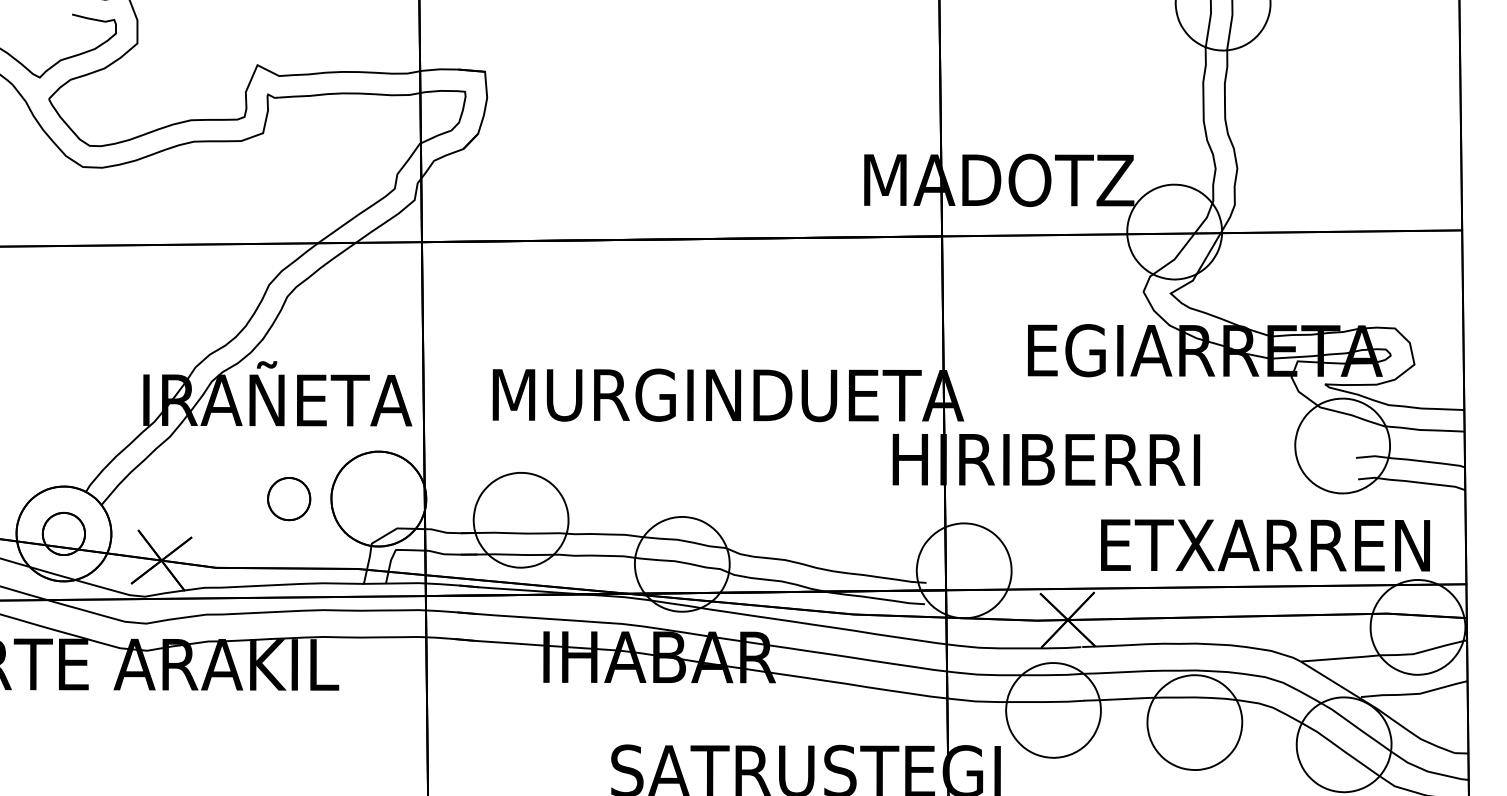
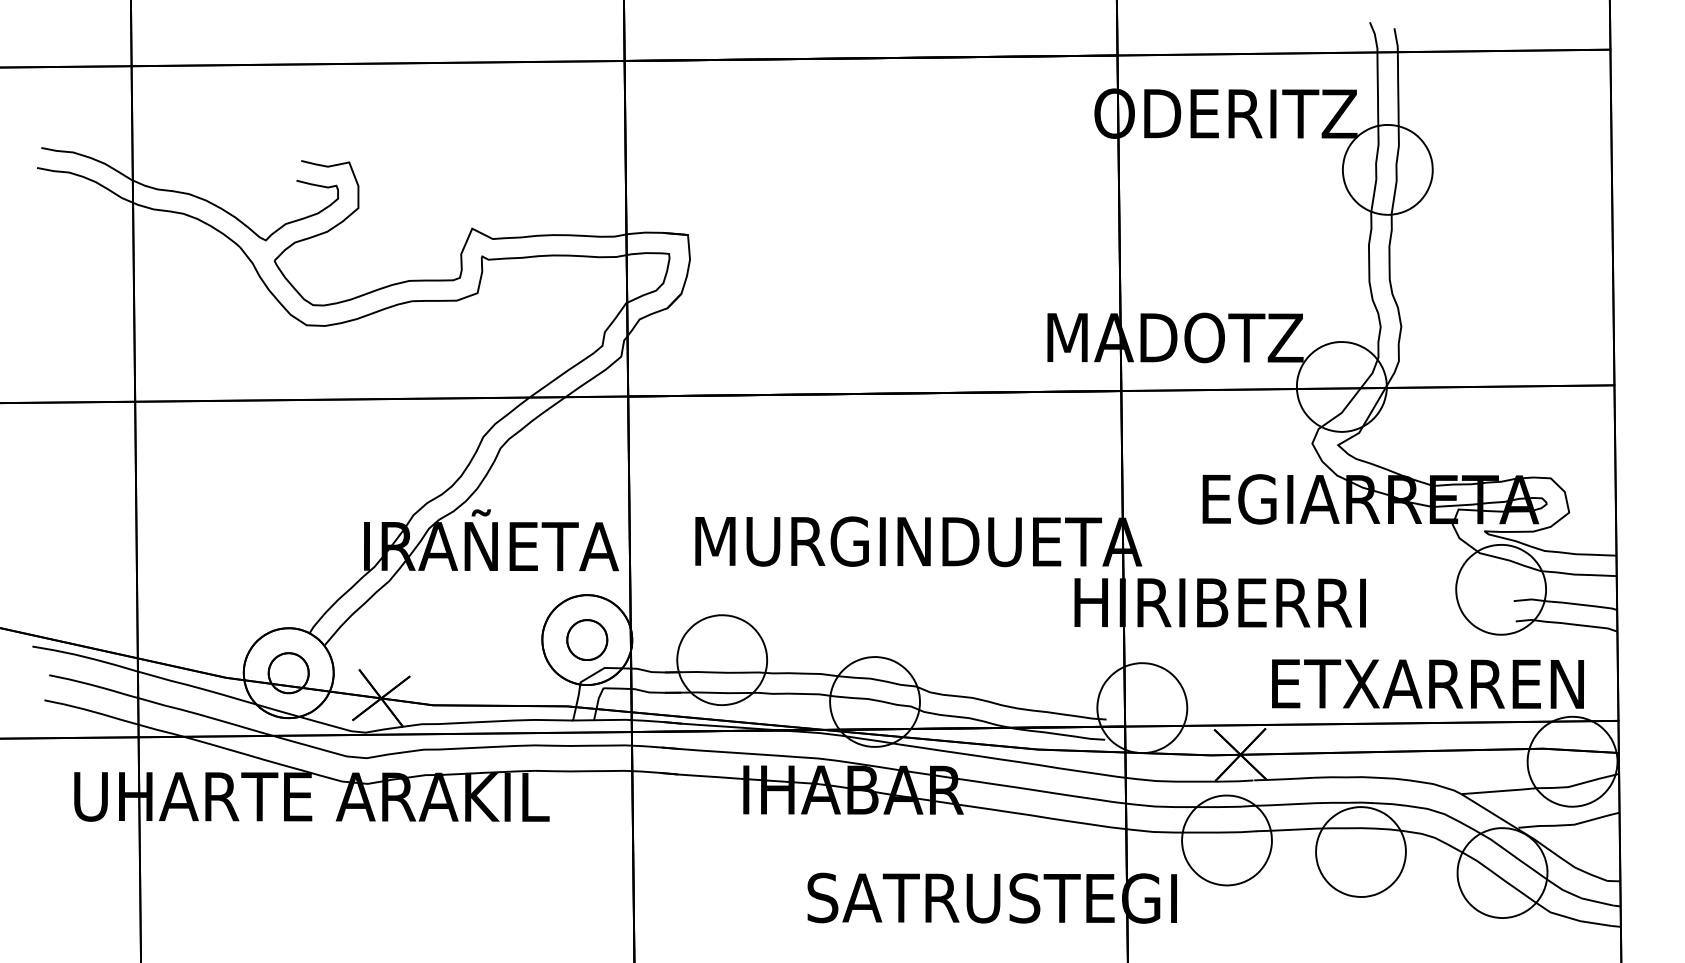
part: (289, 498) -> (587, 639), moved

